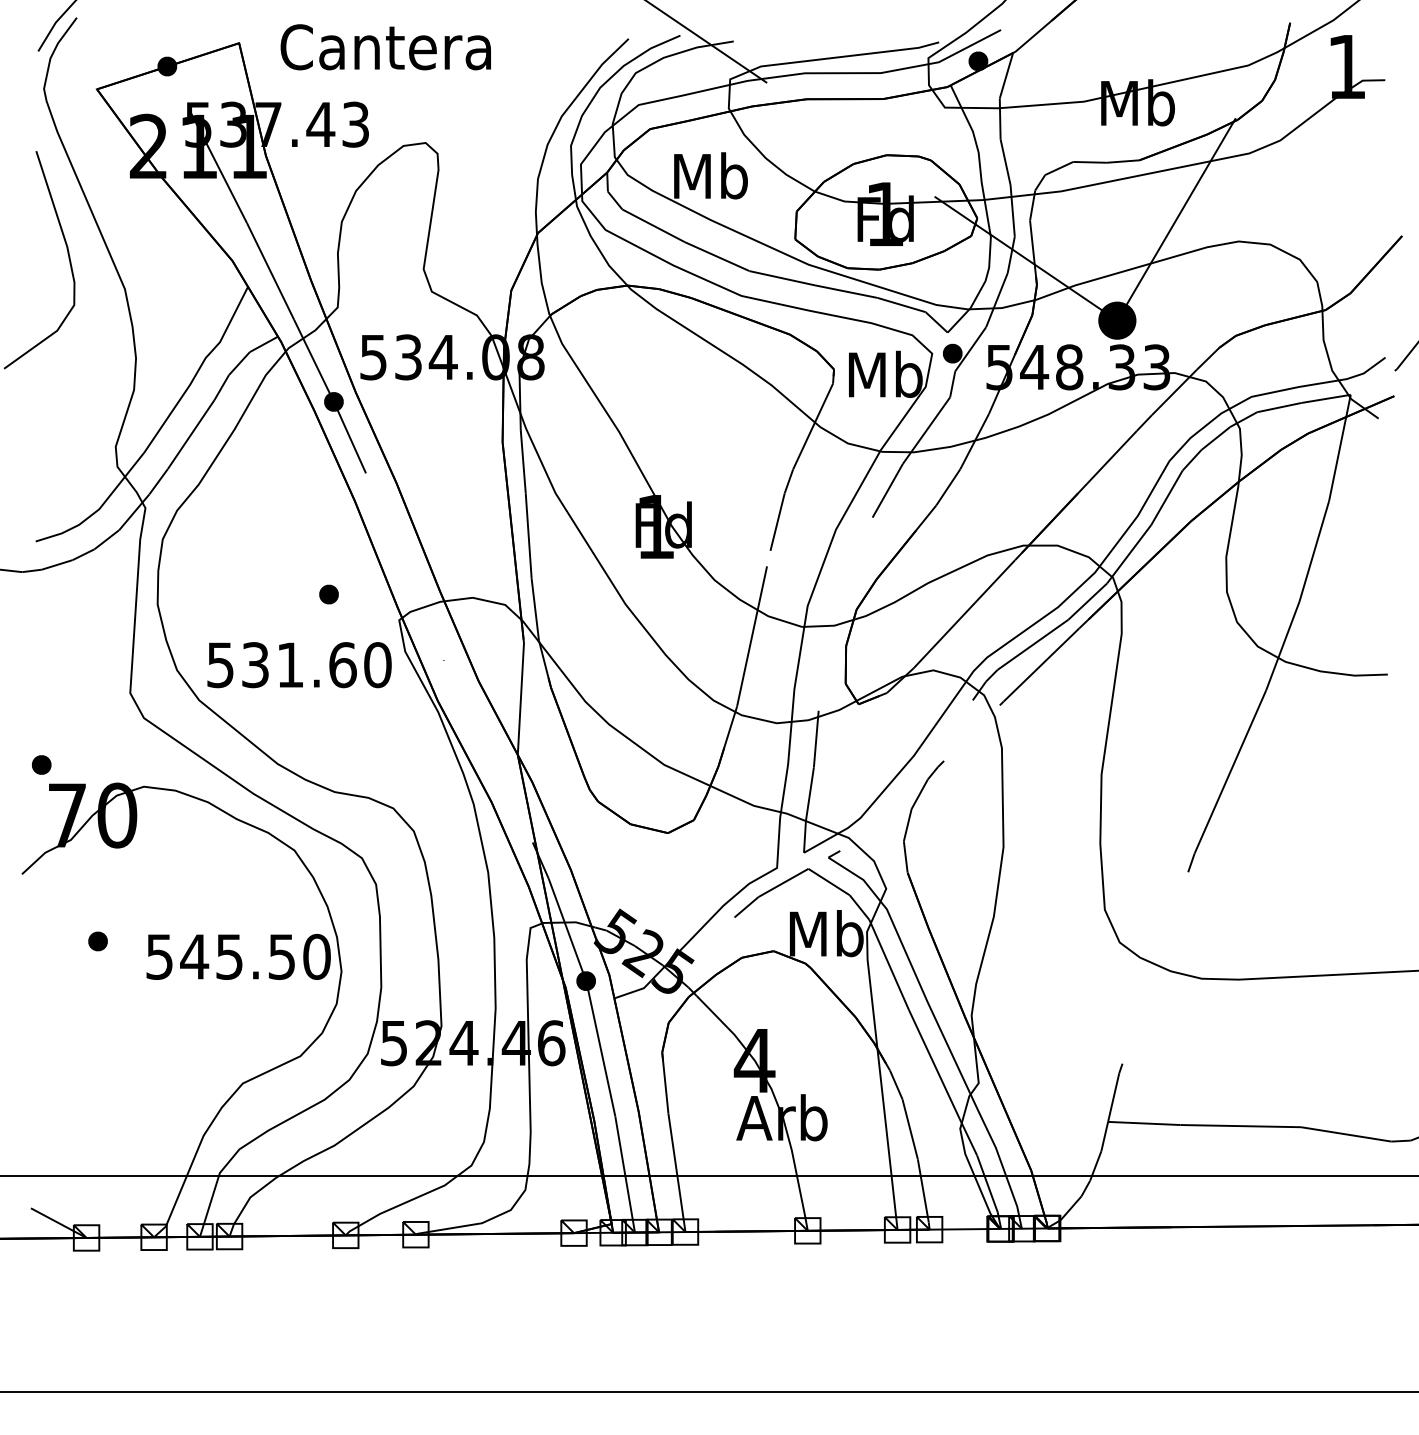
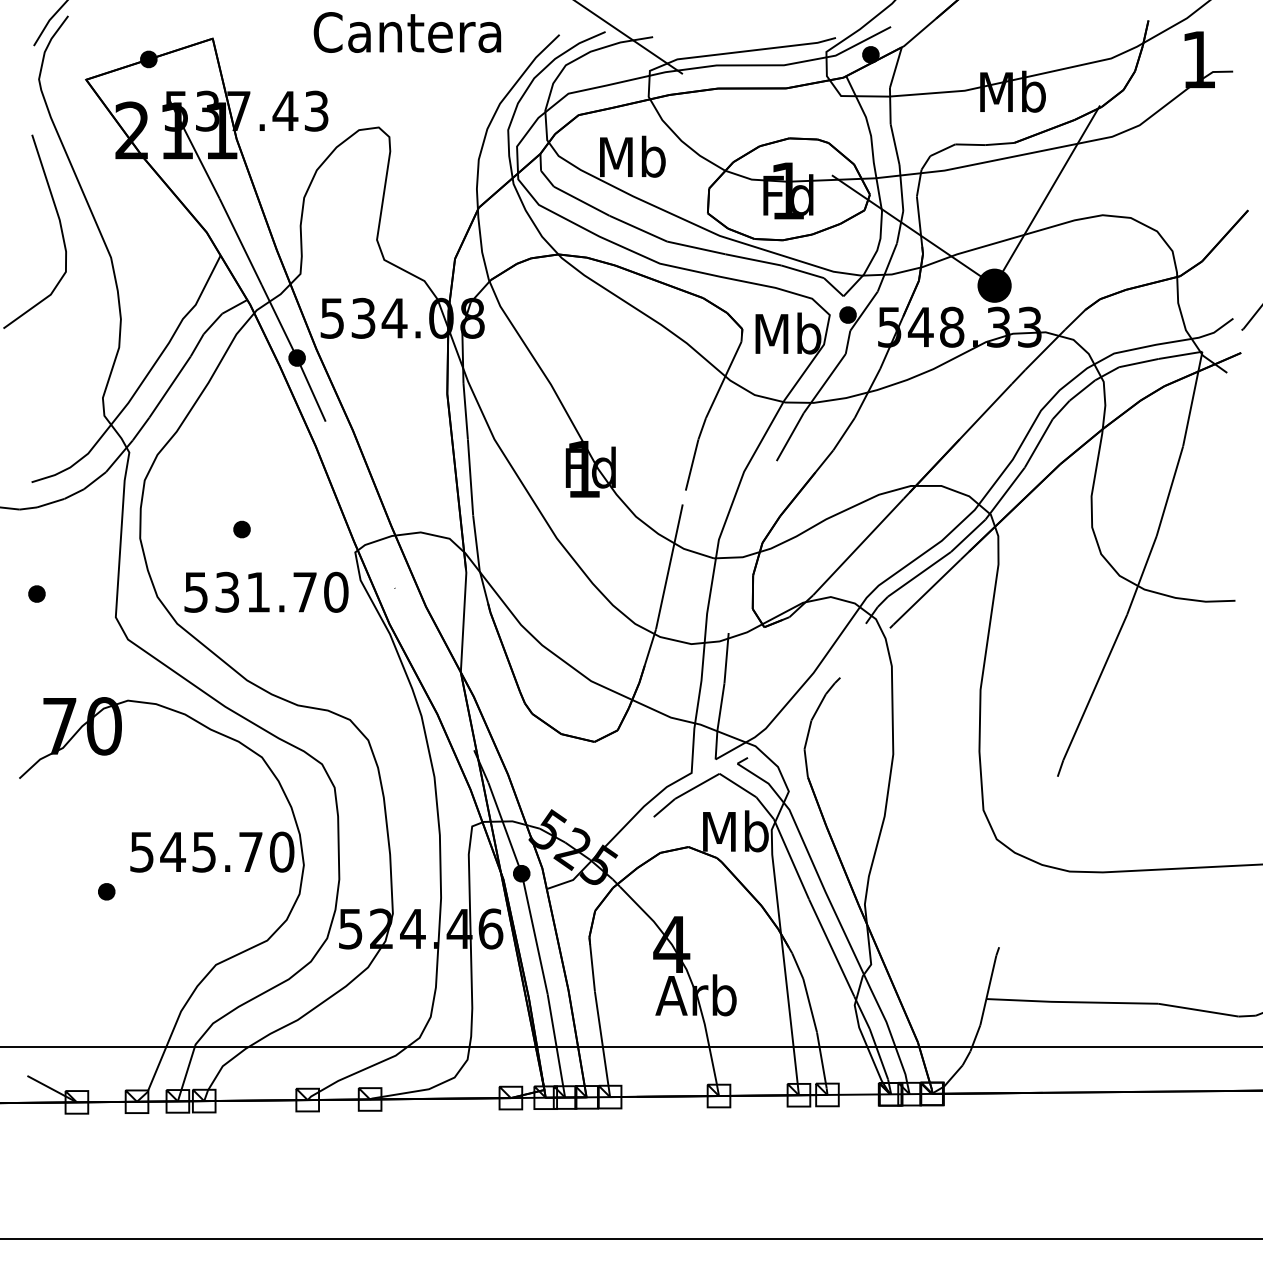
text: (385, 47) -> (407, 32), moved
part: (328, 594) -> (241, 529), moved
text: (342, 665) -> (304, 592), 531.60 -> 531.70
part: (41, 764) -> (36, 593), moved
part: (97, 941) -> (106, 891), moved
text: (281, 956) -> (250, 851), 545.50 -> 545.70

